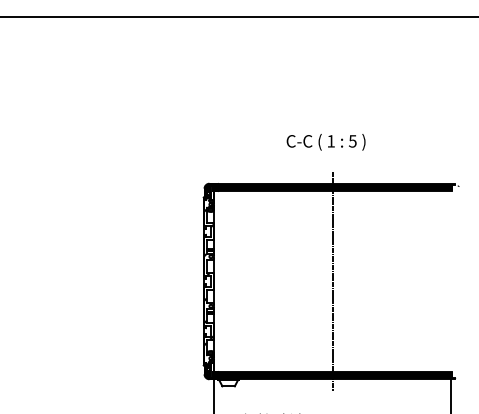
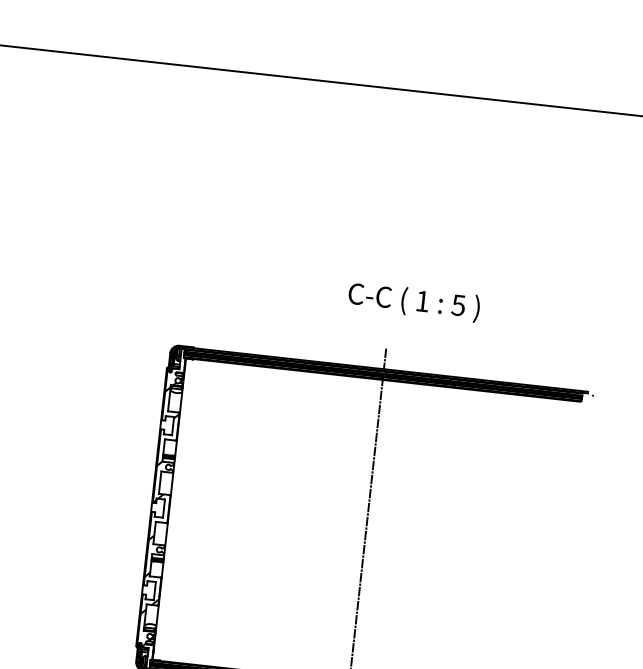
text: (325, 142) -> (413, 302), moved

